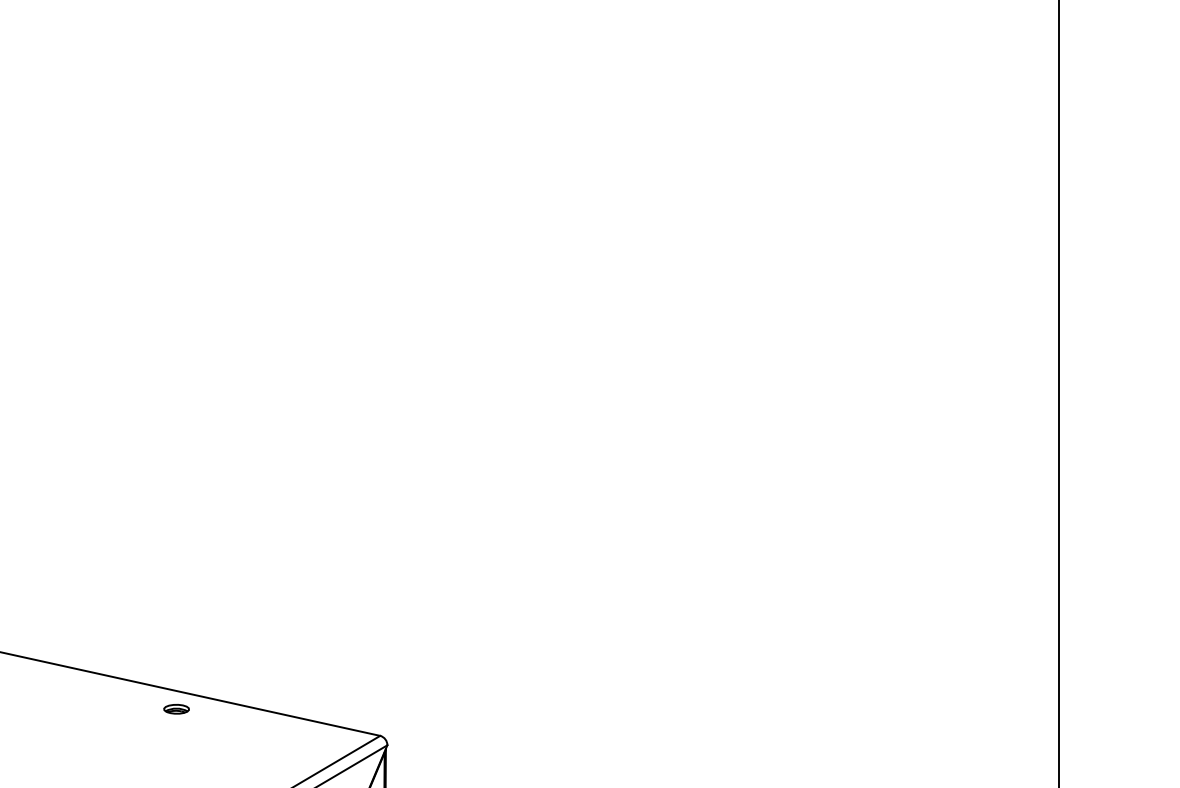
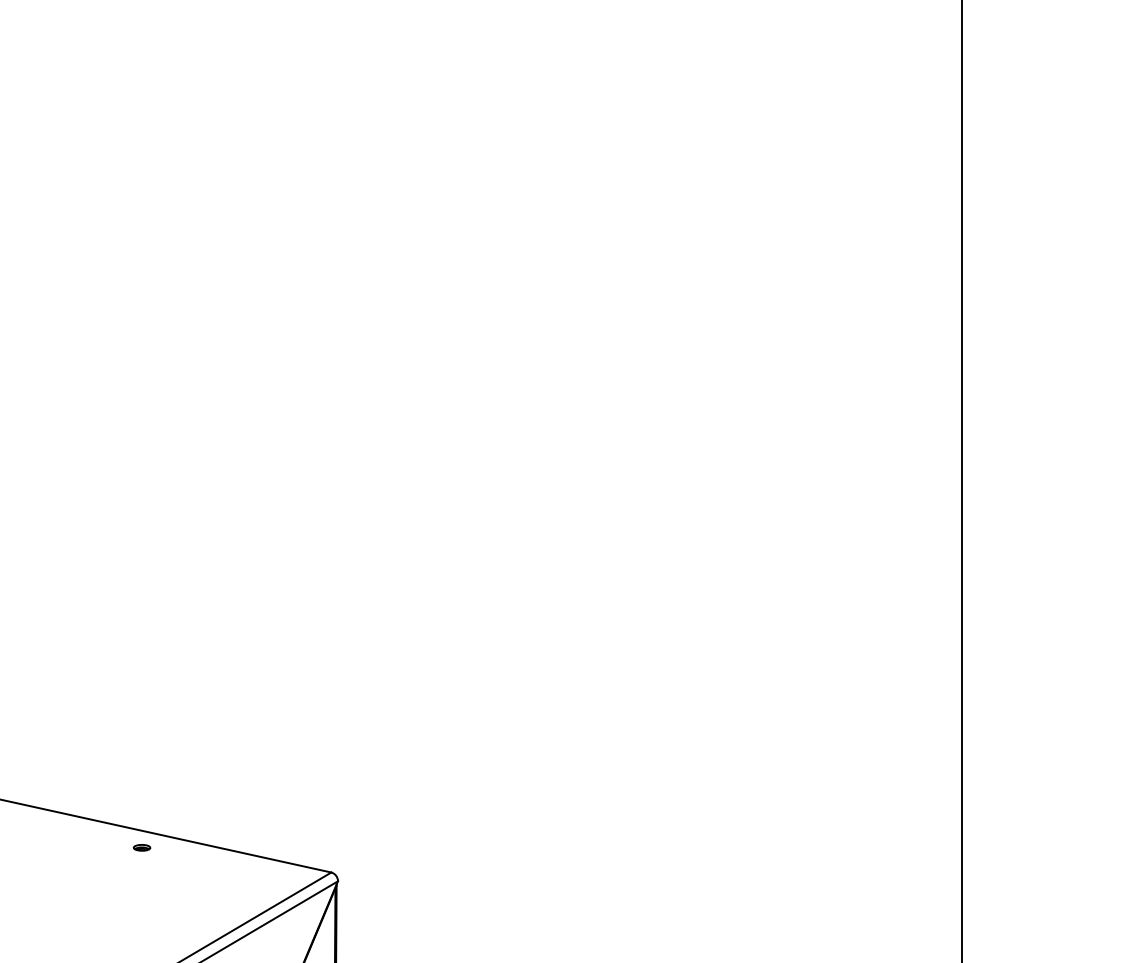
part: (176, 708) -> (141, 847), size x0.71

